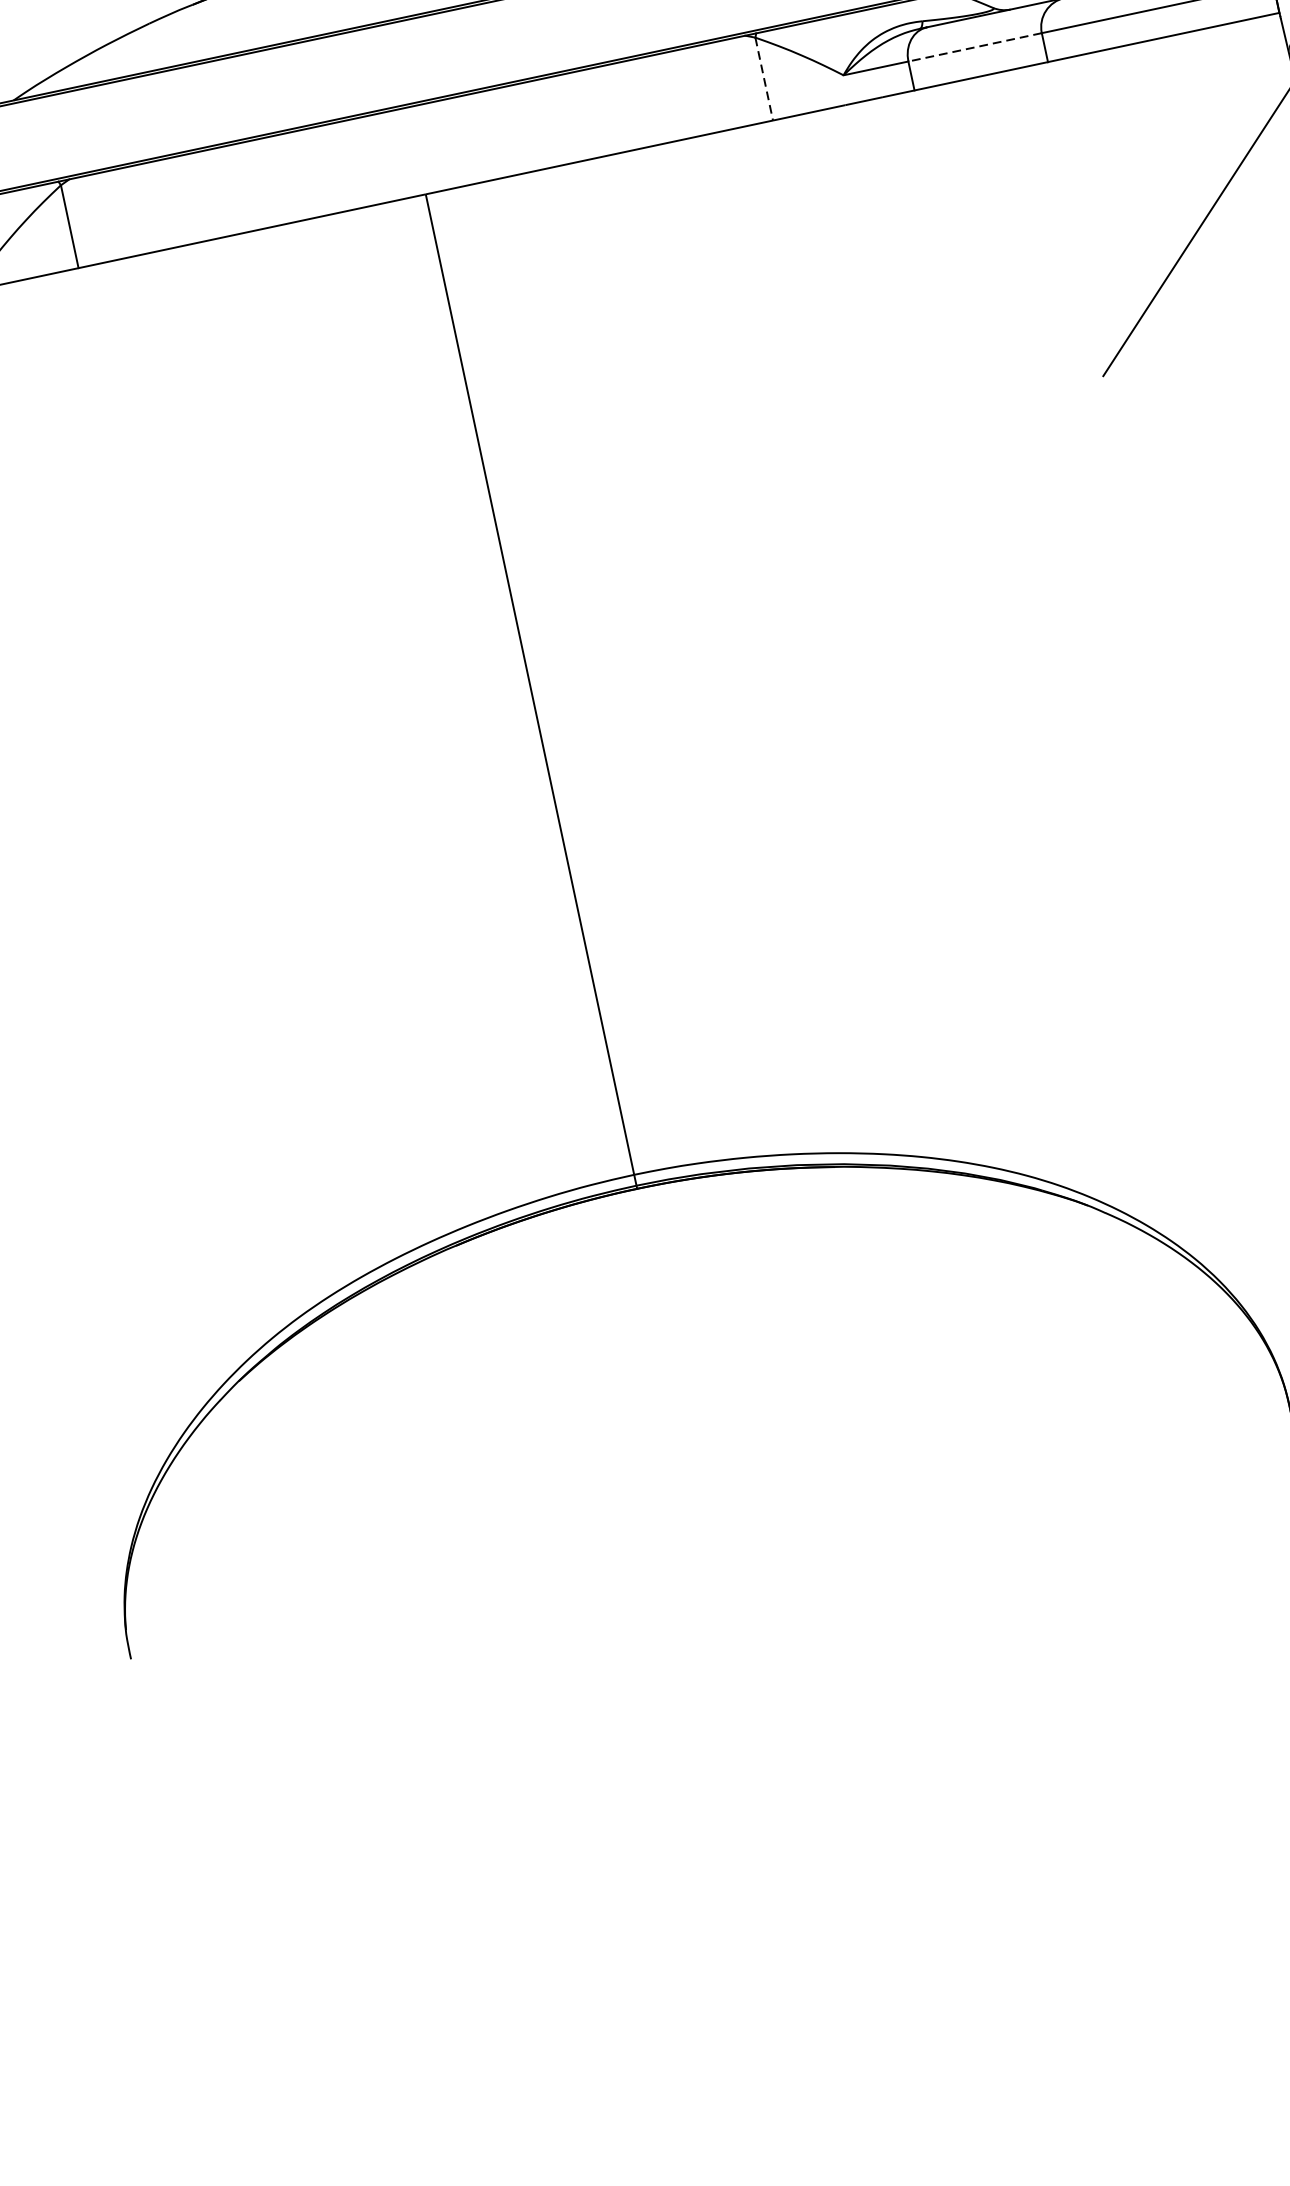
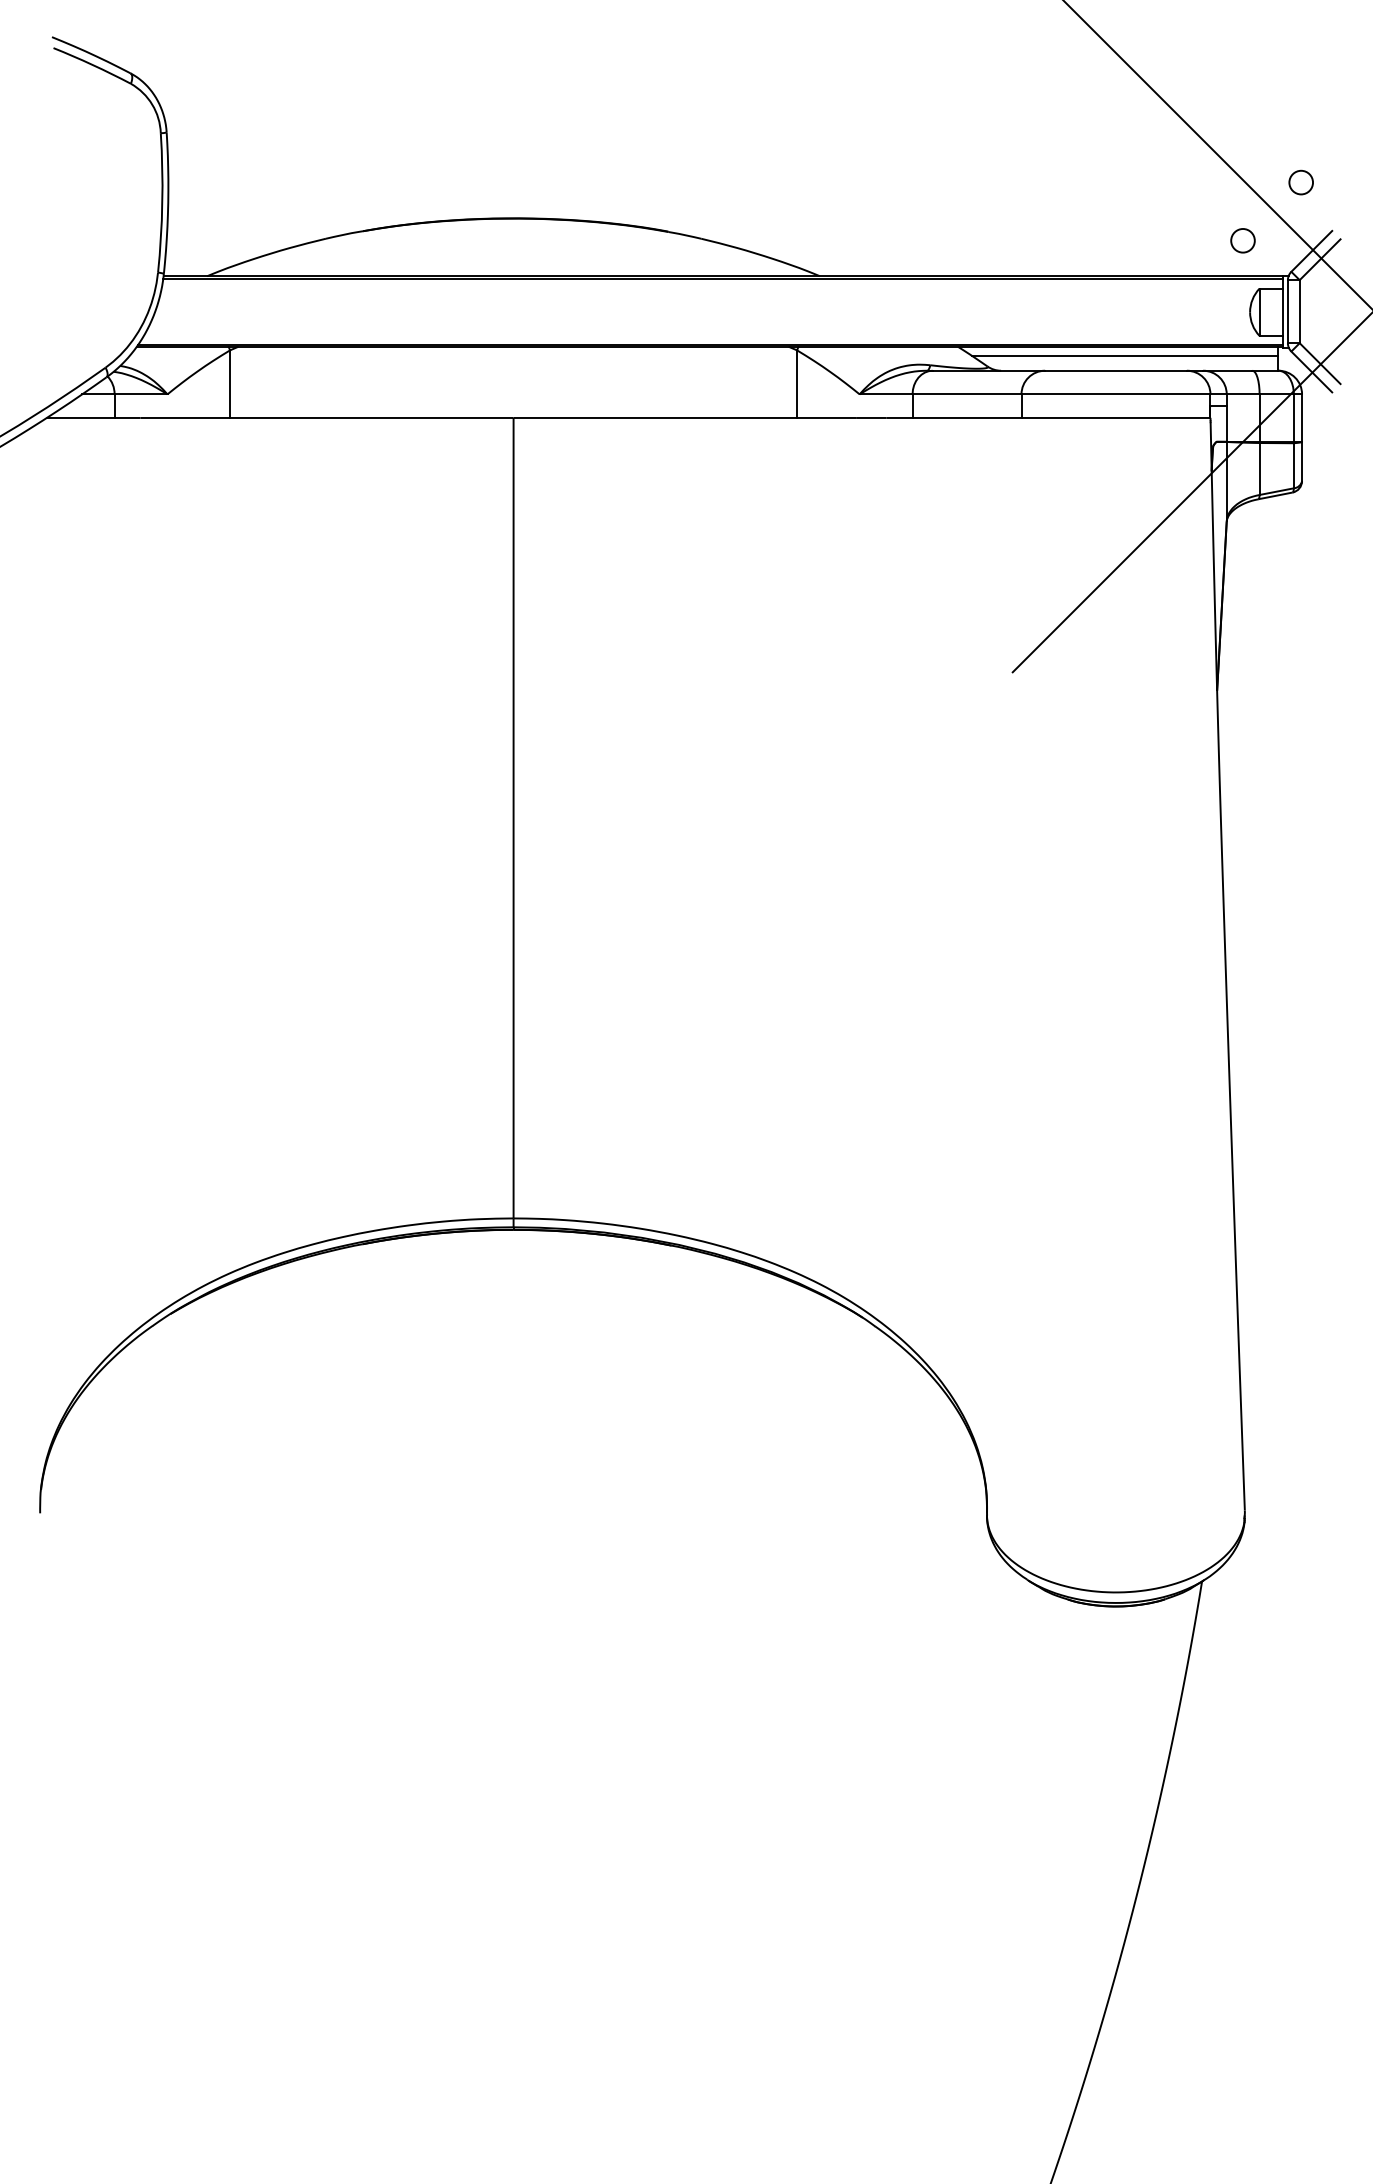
line: (974, 47) -> (966, 394), dashed -> solid
line: (764, 79) -> (797, 384), dashed -> solid

